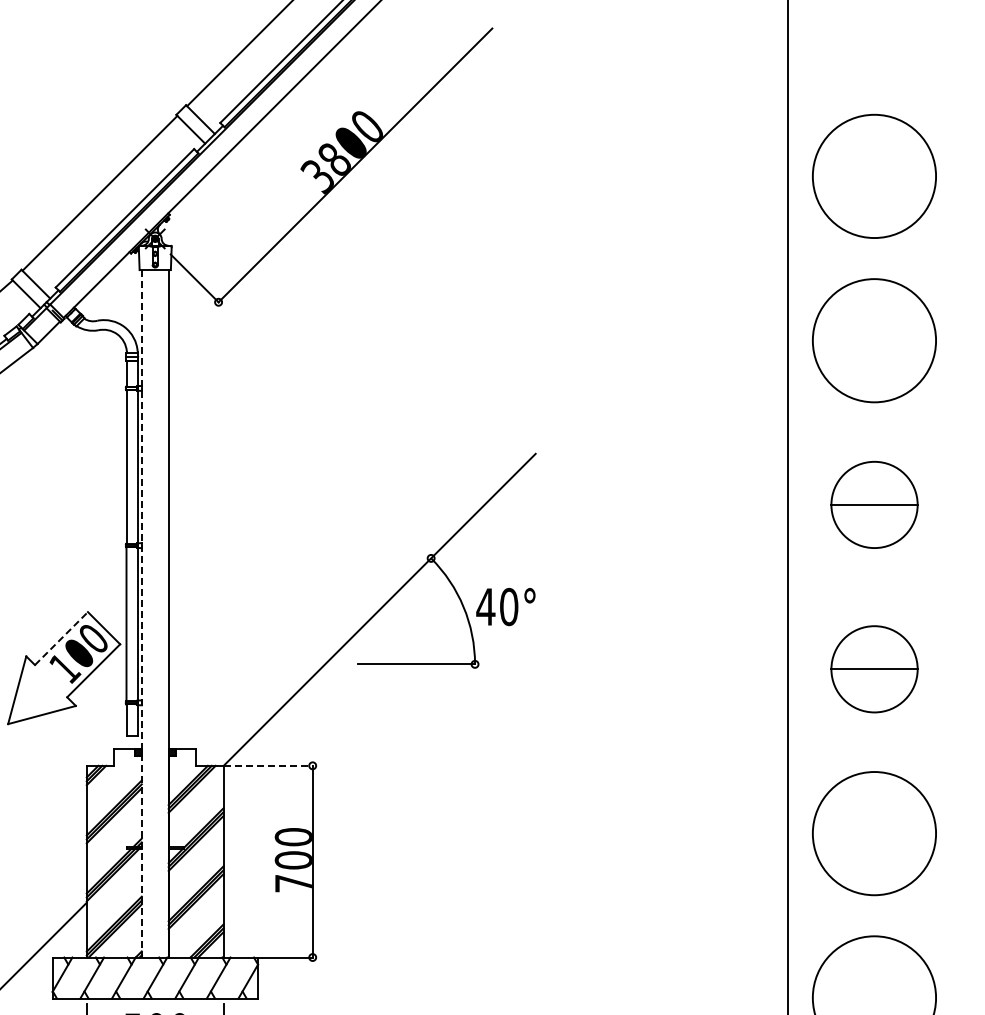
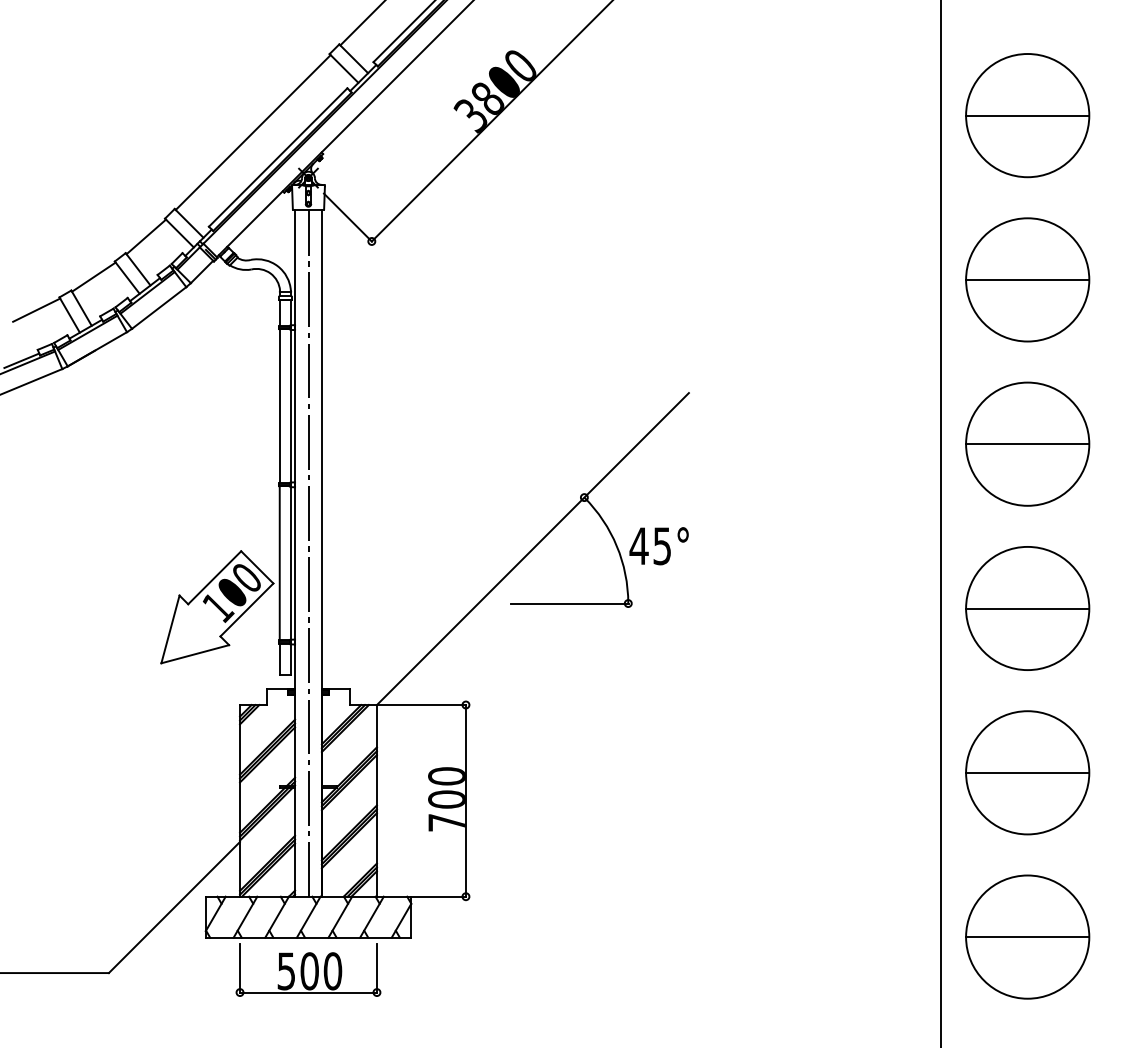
line: (874, 176) -> (1027, 115), added
line: (874, 340) -> (1027, 279), added
part: (874, 504) -> (1027, 443), size x1.43
text: (509, 607) -> (662, 546), 40° -> 45°
line: (155, 613) -> (308, 552), added
line: (142, 614) -> (295, 553), dashed -> solid
line: (62, 638) -> (215, 577), dashed -> solid
part: (874, 669) -> (1027, 608), size x1.43
line: (269, 766) -> (422, 705), dashed -> solid
line: (874, 833) -> (1027, 772), added
line: (874, 998) -> (1027, 937), added

